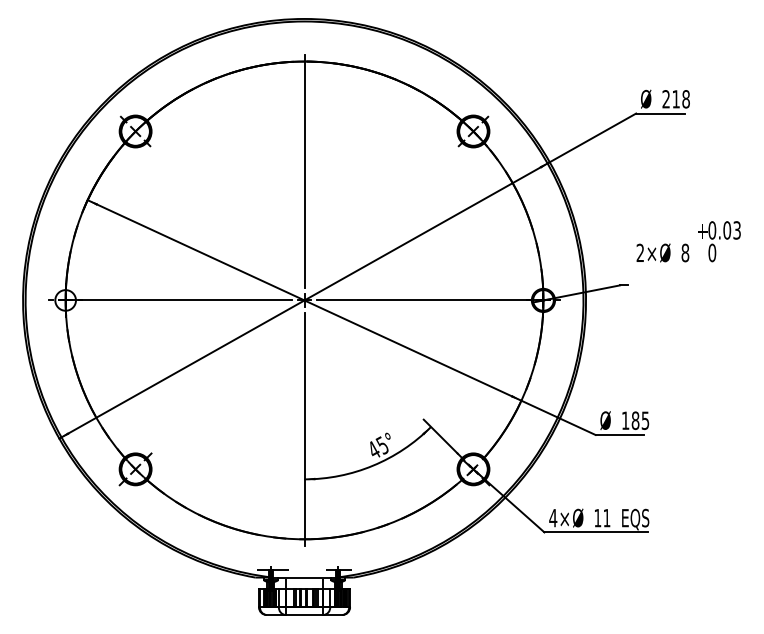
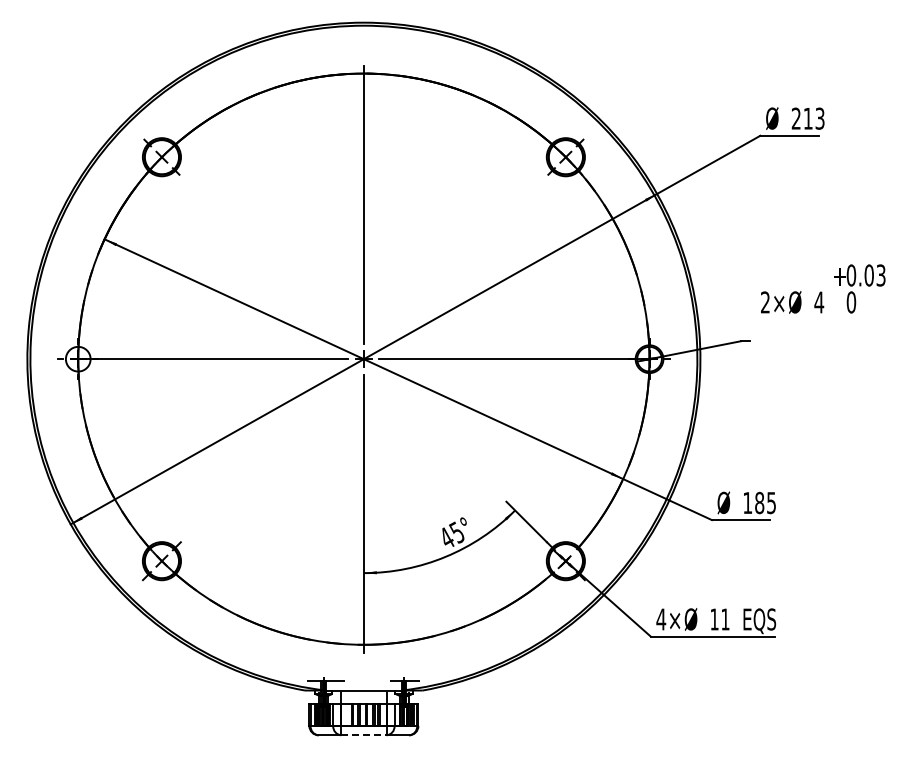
text: (685, 99) -> (819, 118), 218 -> 213
text: (685, 253) -> (819, 302), 8 -> 4
line: (304, 615) -> (363, 735), solid -> dashed

